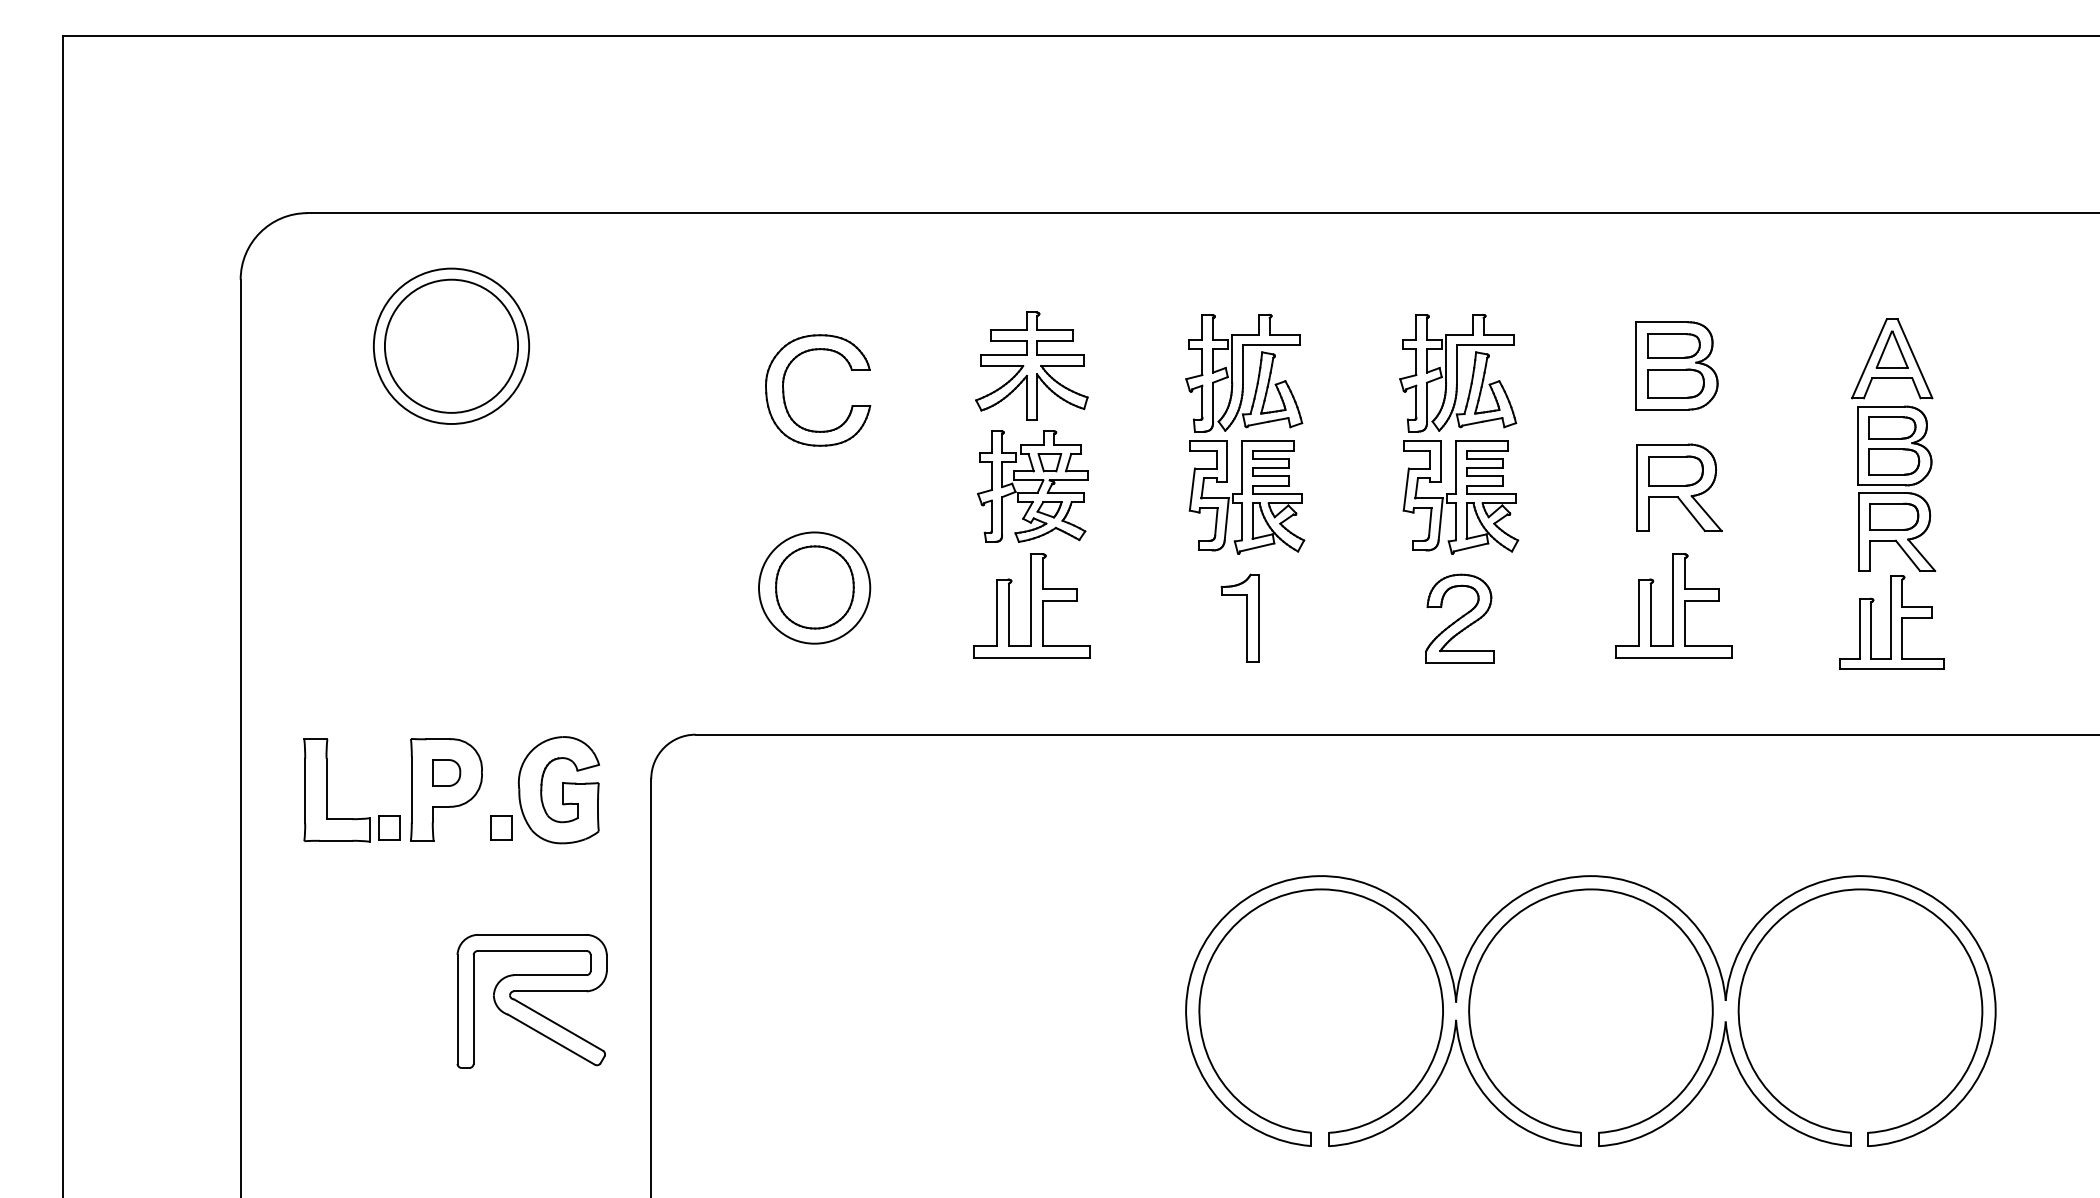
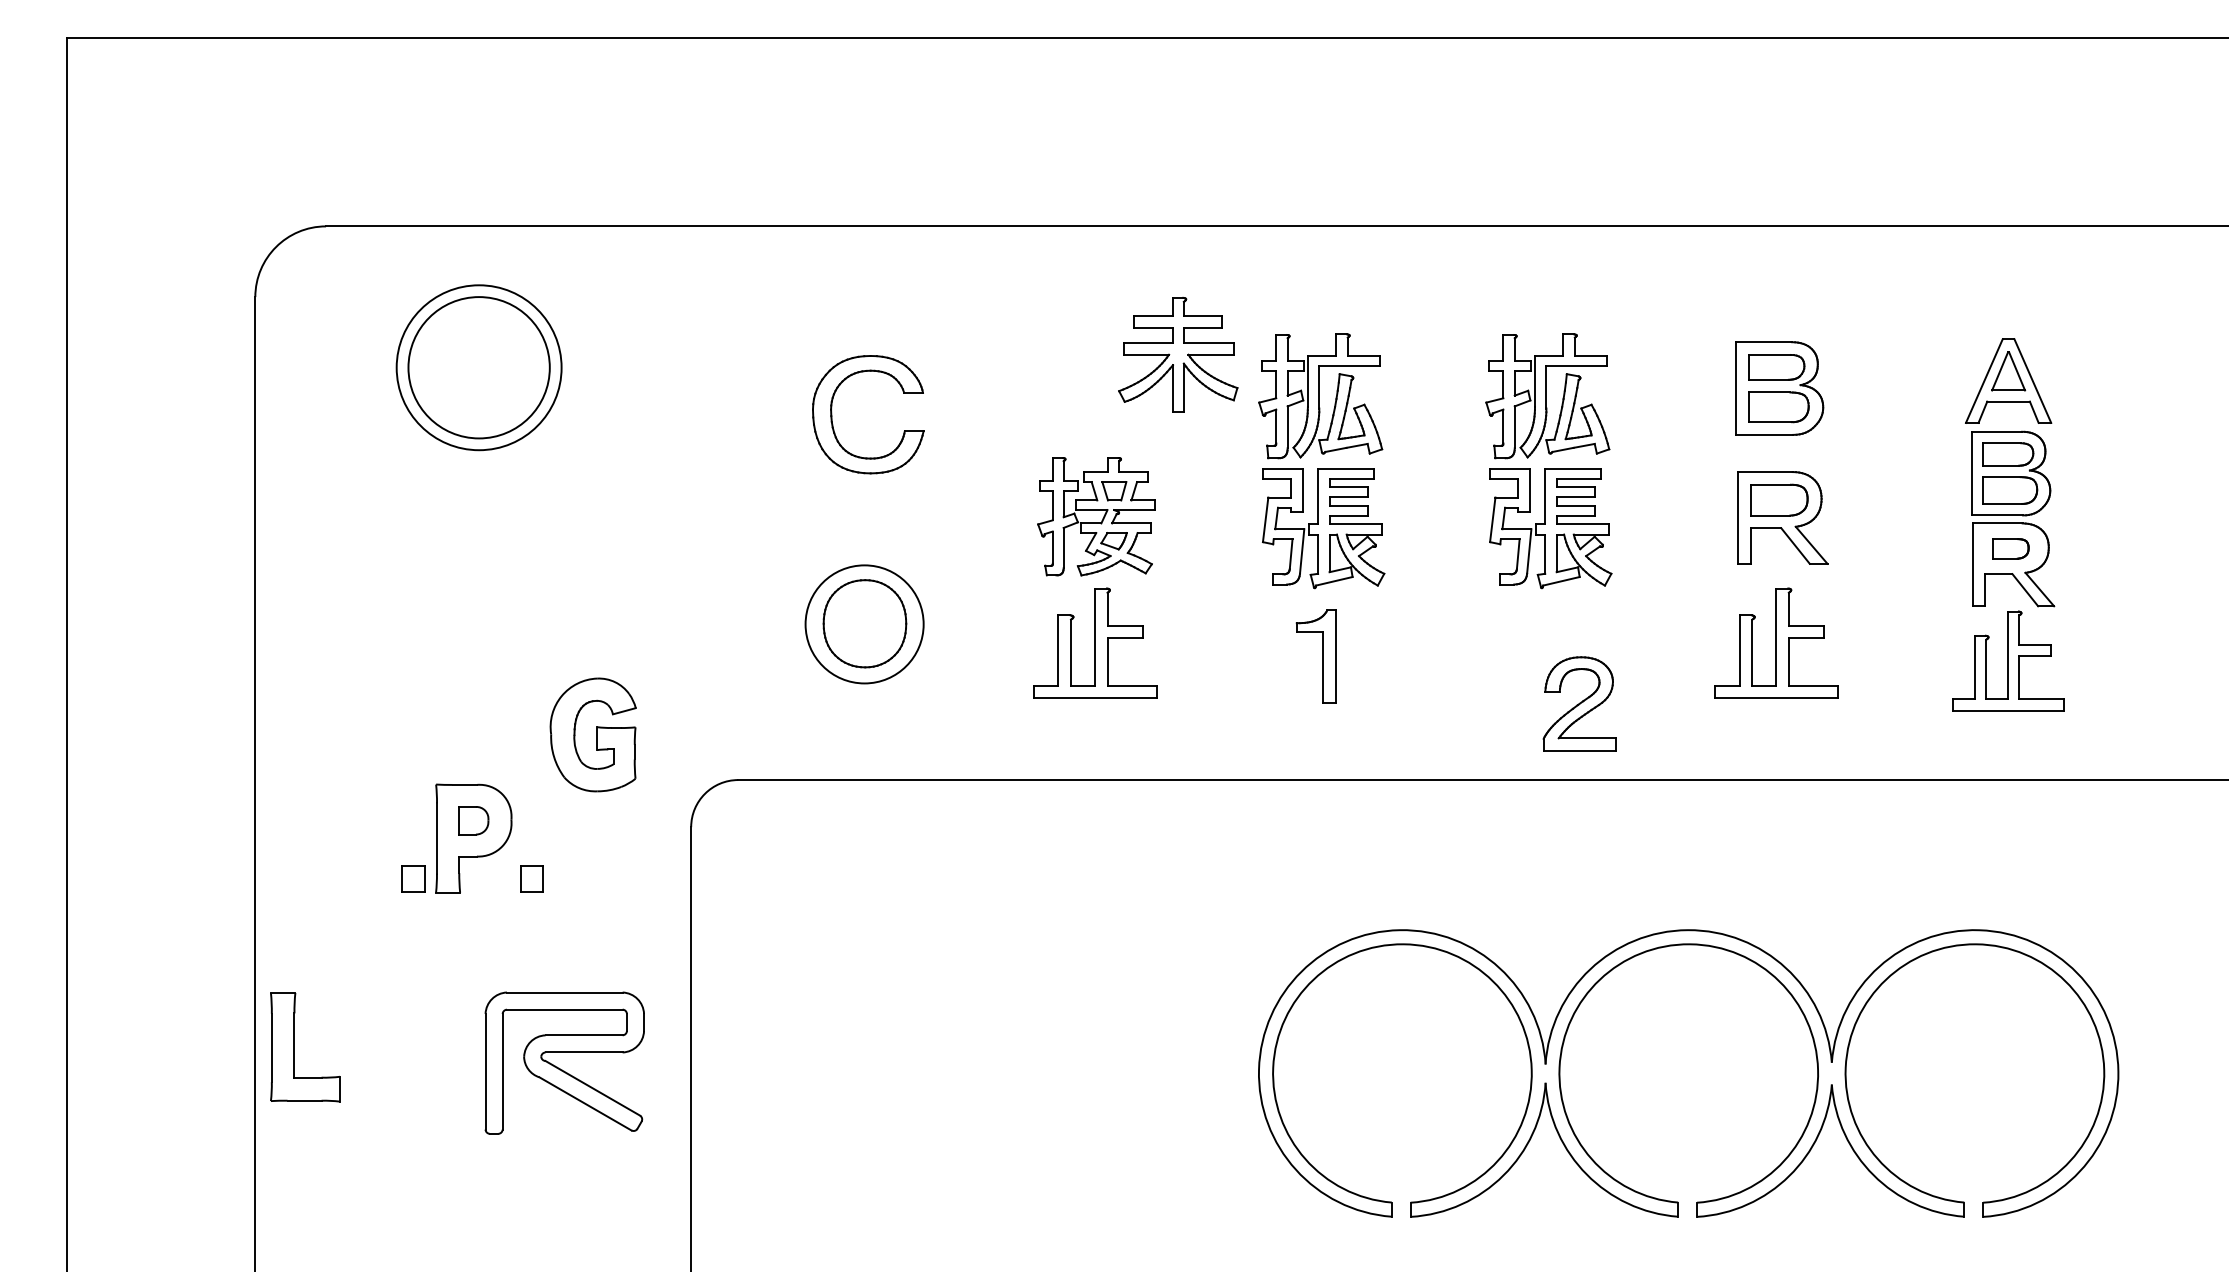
part: (1032, 365) -> (1178, 354), moved
part: (1894, 516) -> (2010, 548), size x0.7
part: (1459, 618) -> (1579, 703), moved
part: (558, 789) -> (592, 734), moved
part: (326, 790) -> (294, 1047), moved

